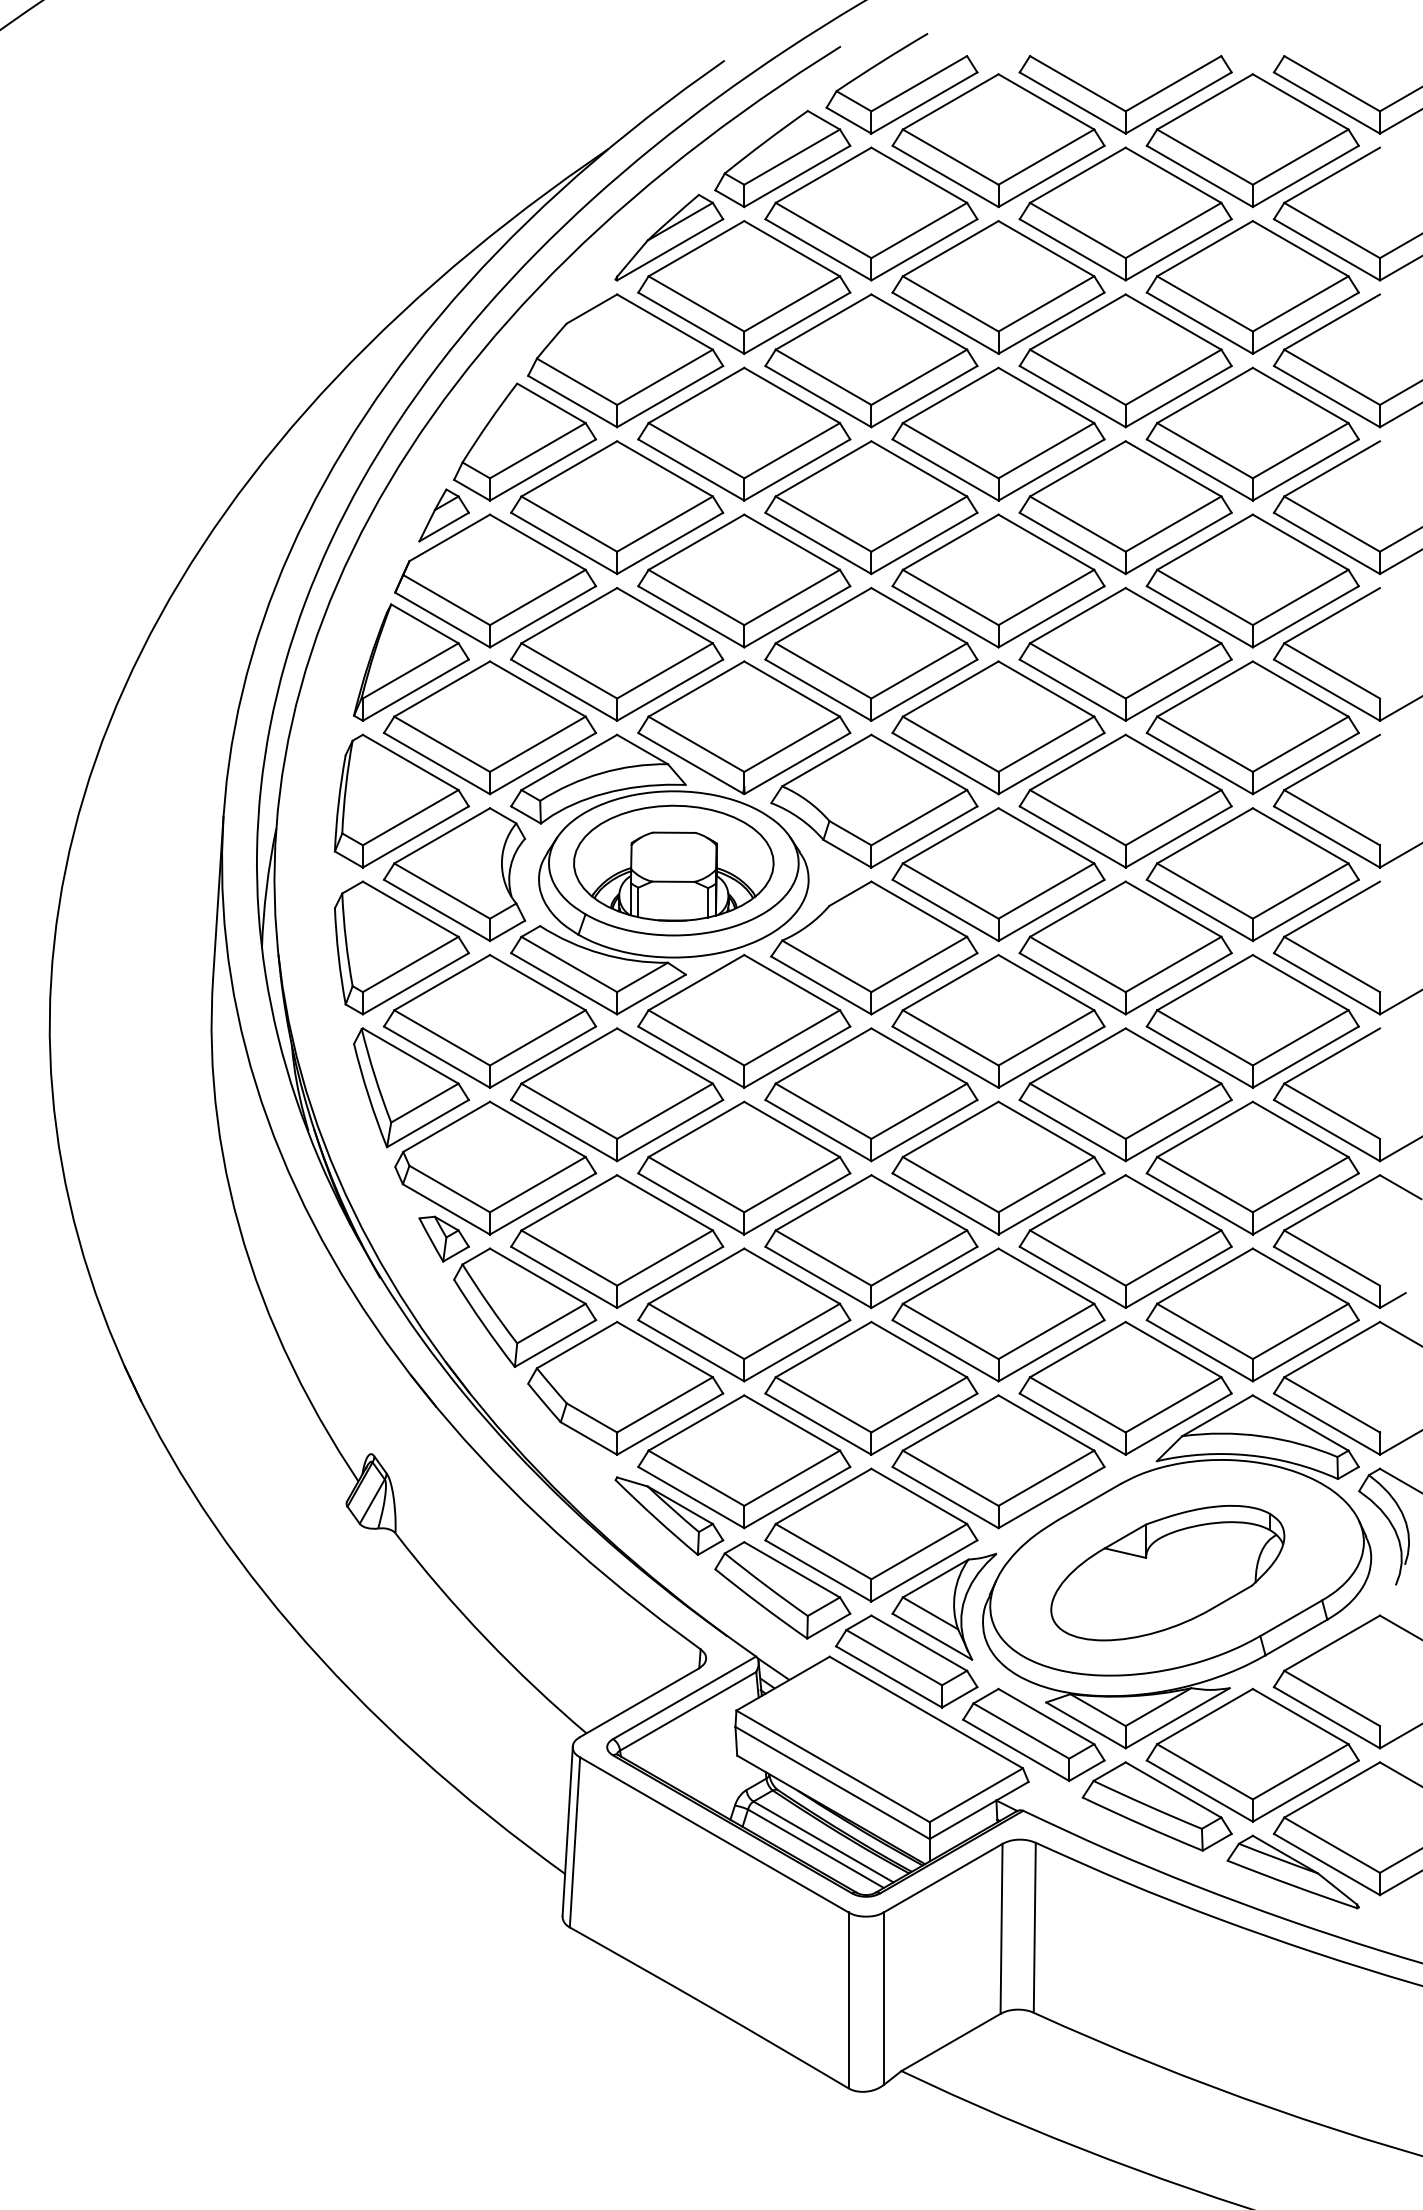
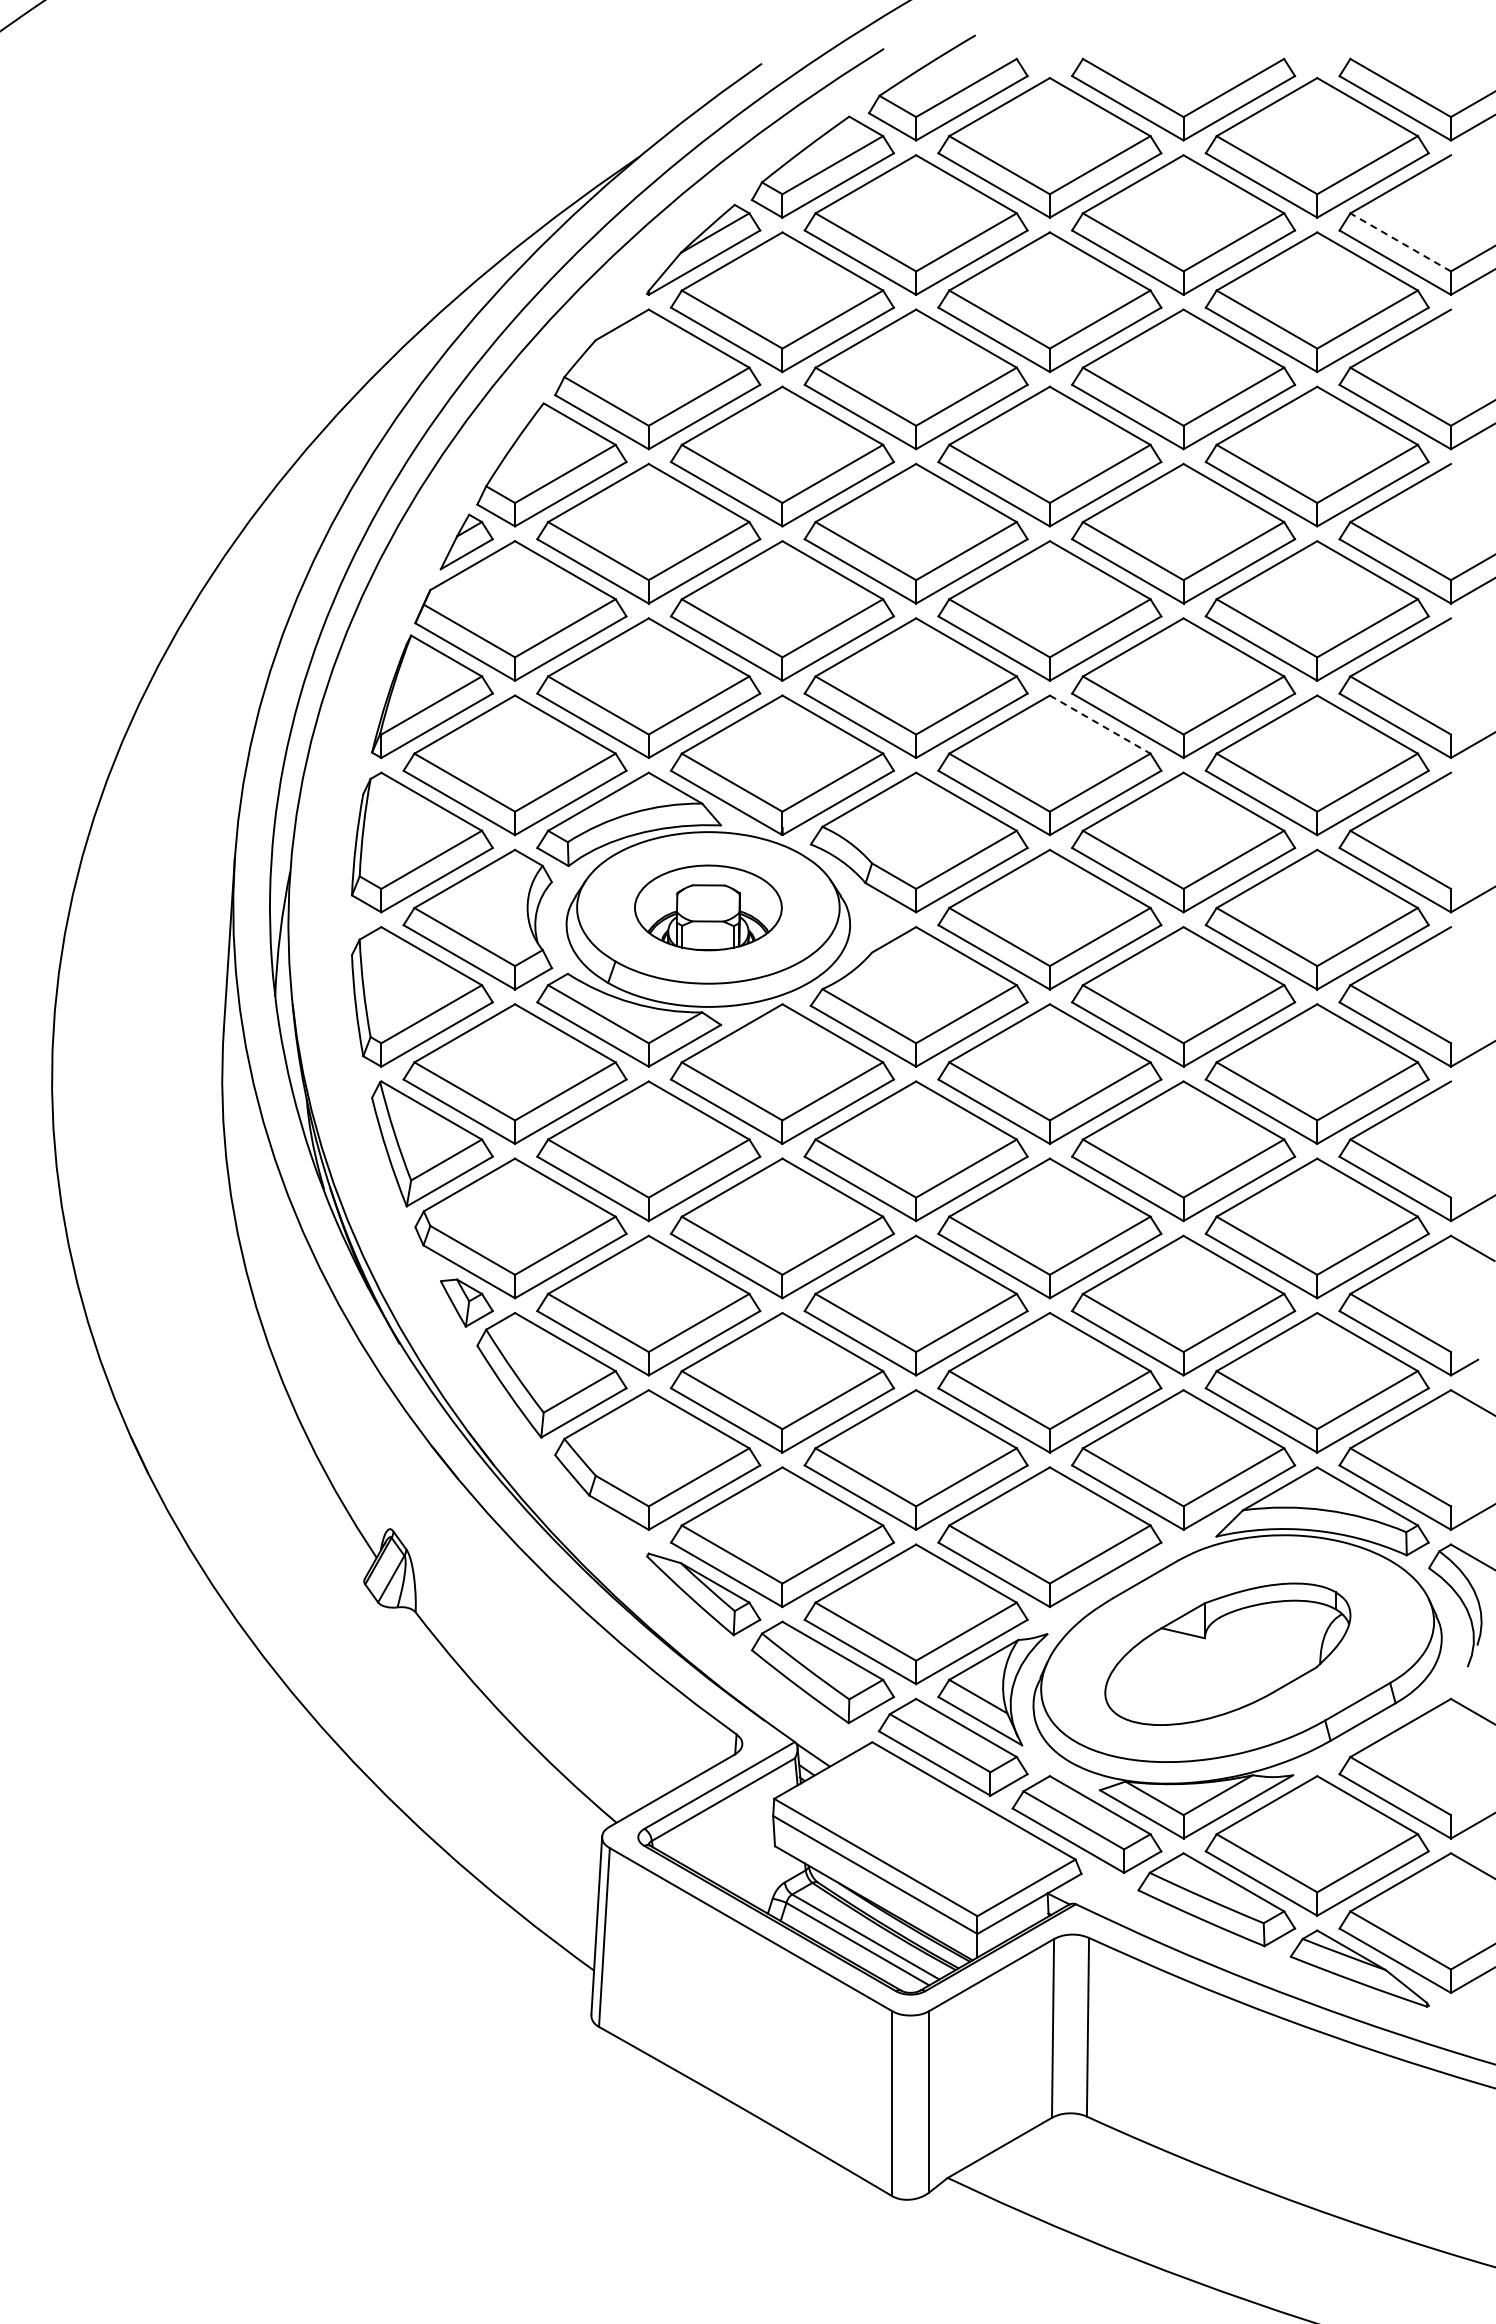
line: (1331, 230) -> (1400, 242), solid -> dashed
line: (1046, 688) -> (1100, 724), solid -> dashed
part: (673, 862) -> (708, 907), size x0.7

